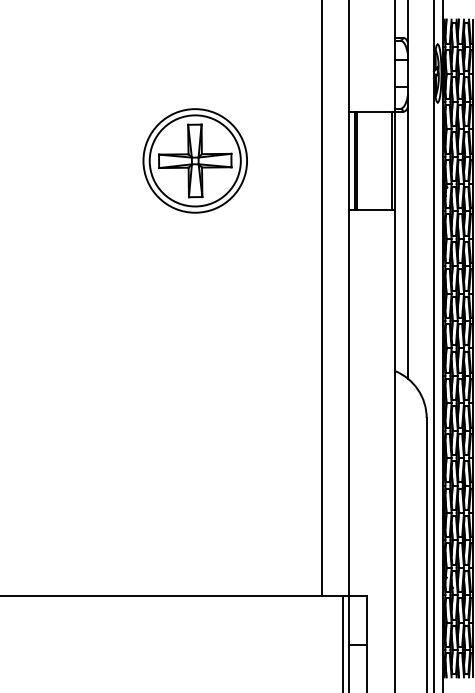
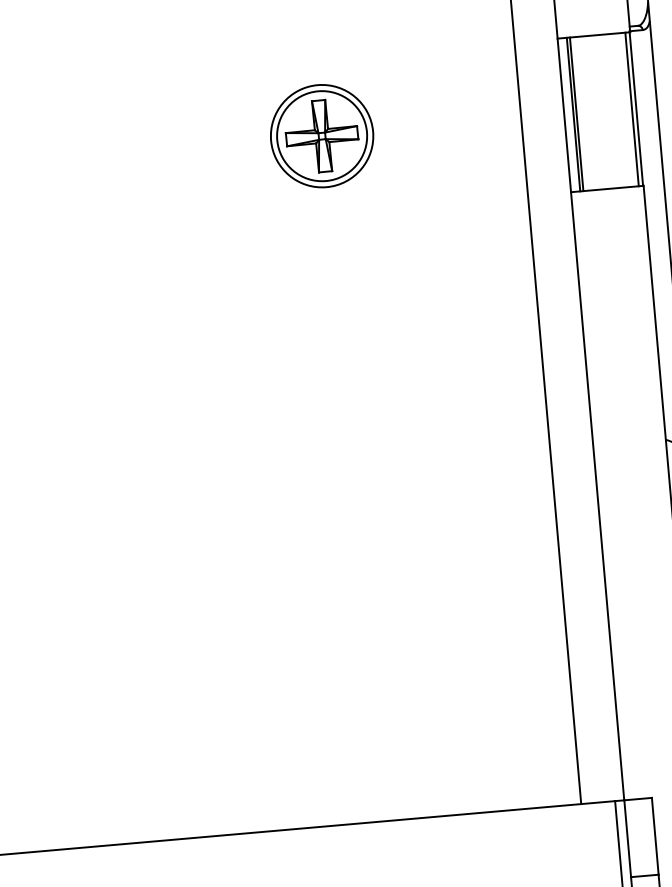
part: (195, 160) -> (322, 135), size x0.62

